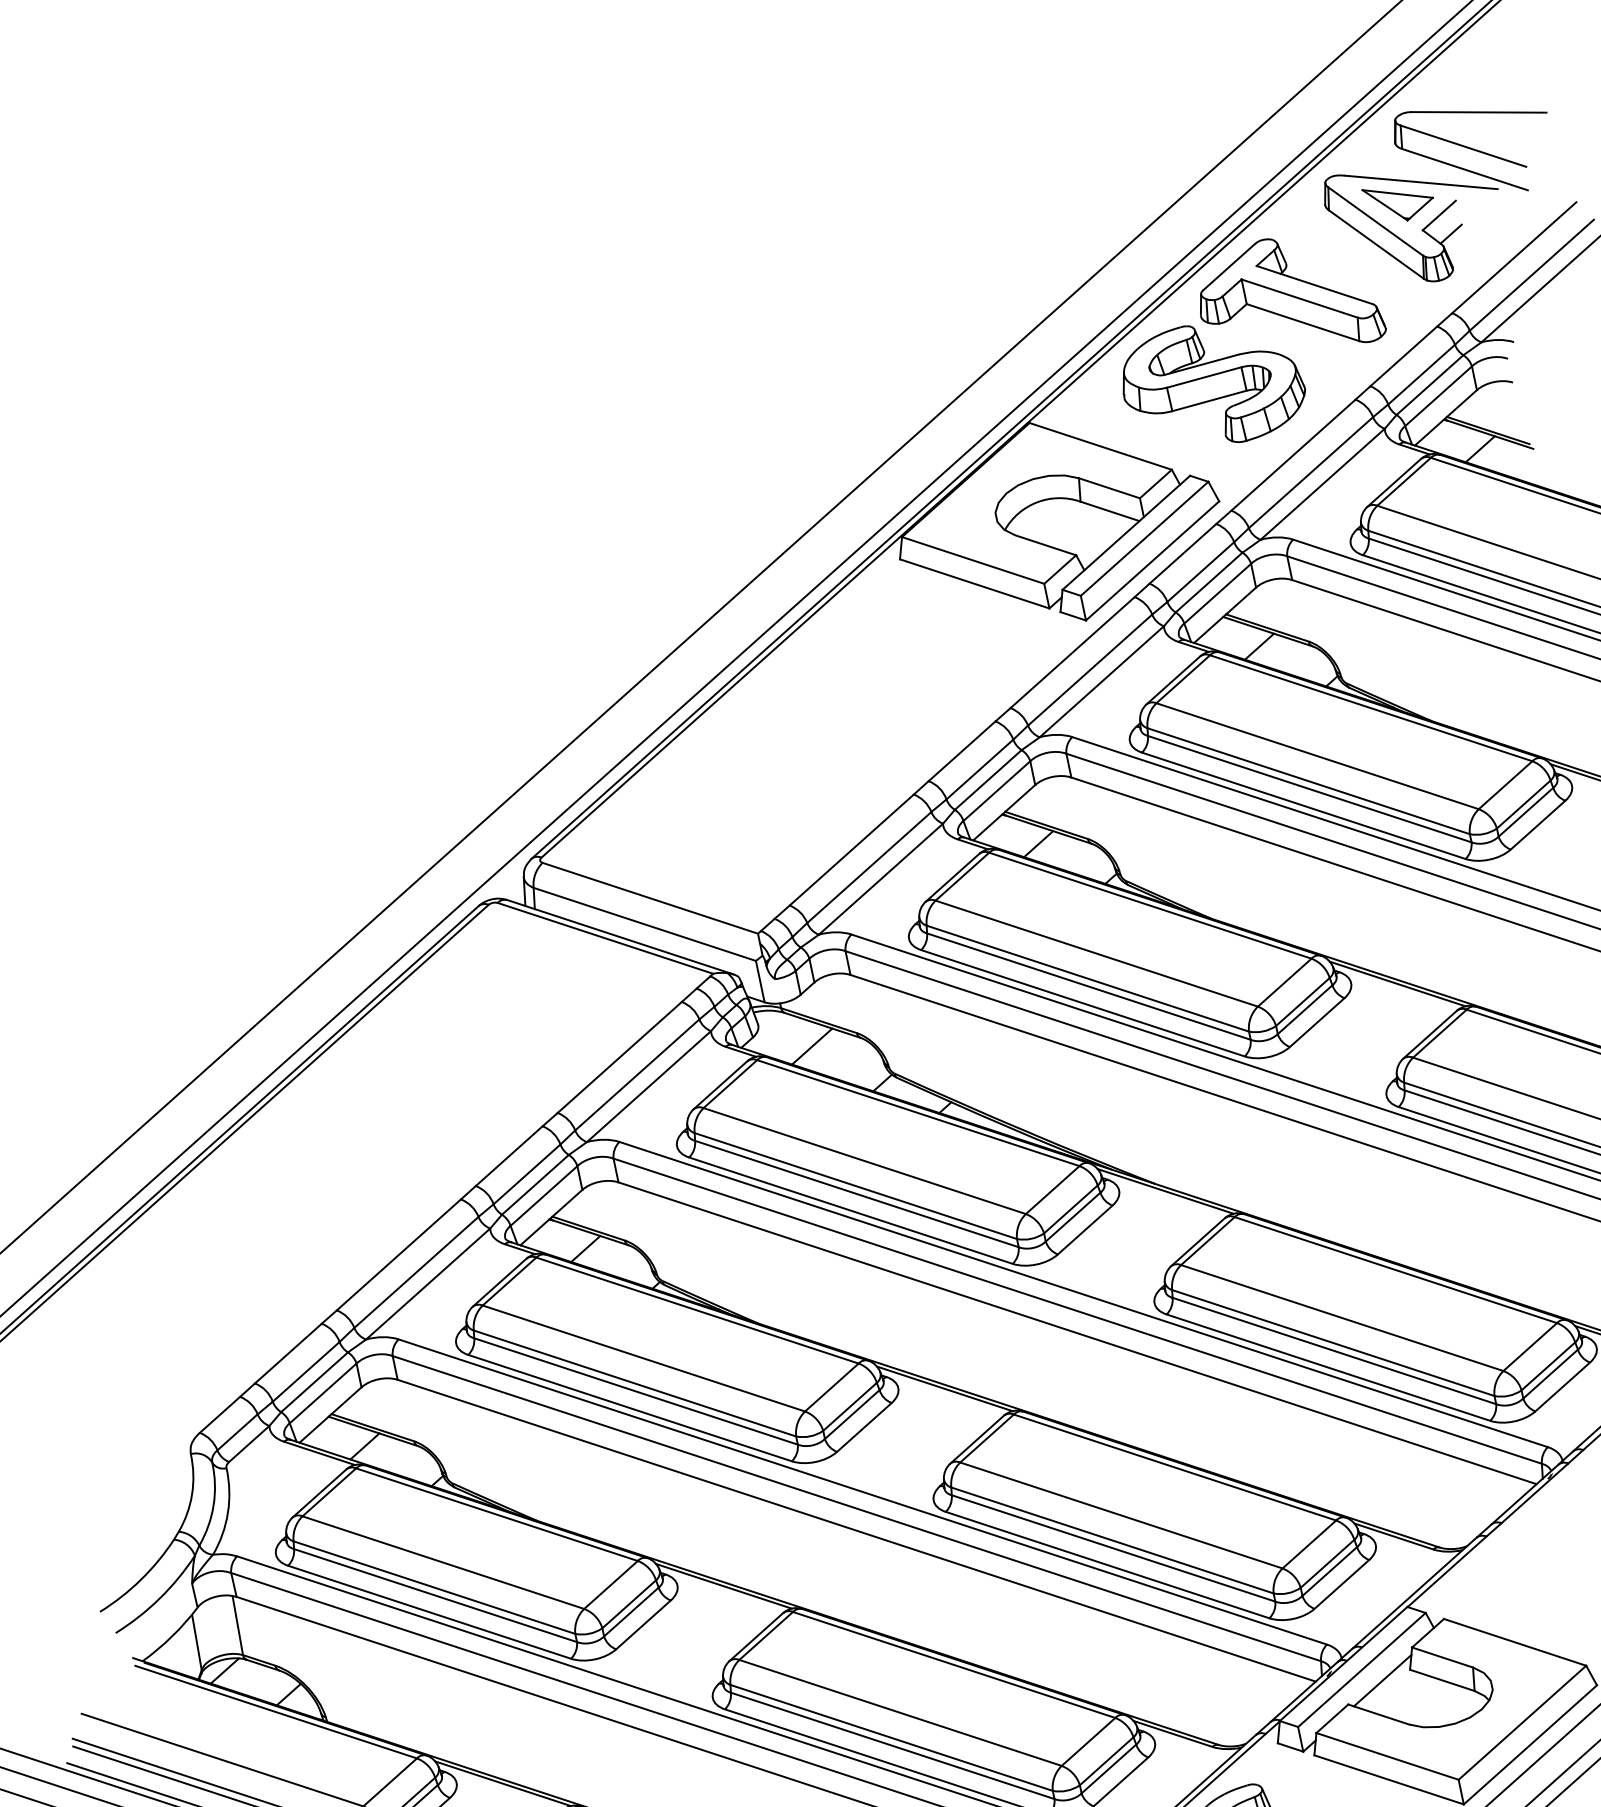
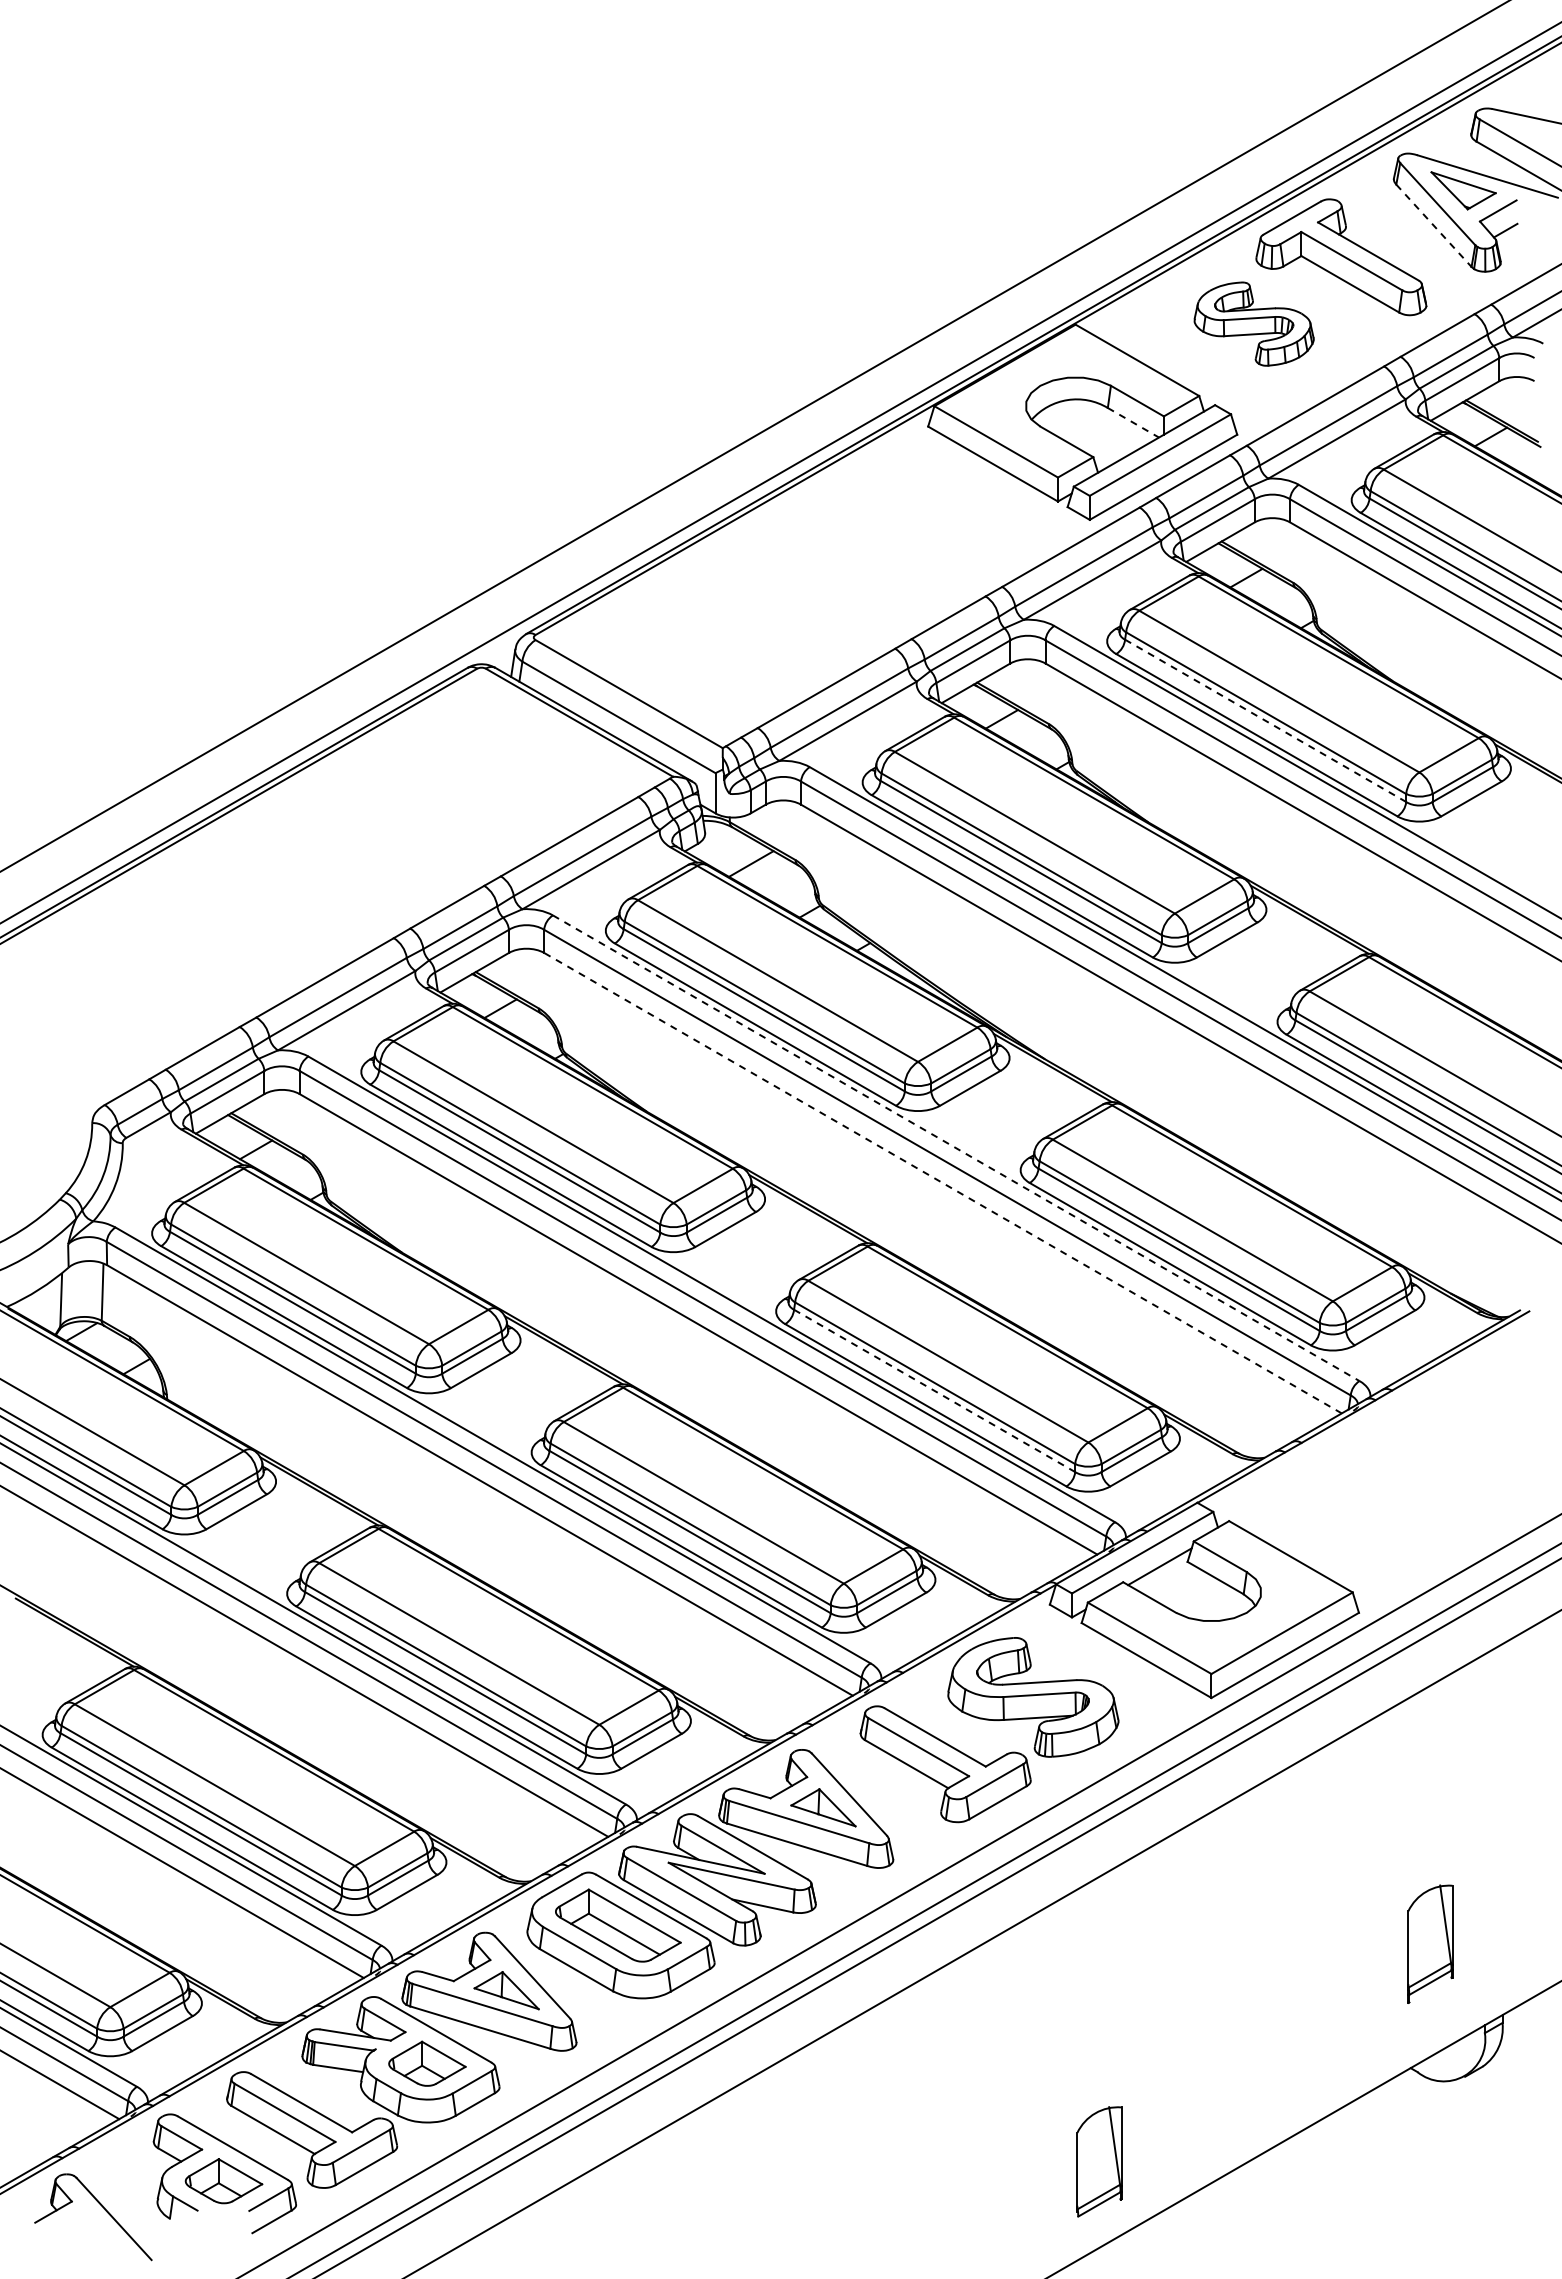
line: (1375, 244) -> (1433, 225), solid -> dashed
part: (1213, 383) -> (1254, 323), size x0.7
line: (1110, 511) -> (1133, 422), solid -> dashed
line: (1310, 789) -> (1266, 721), solid -> dashed
line: (1084, 1294) -> (956, 1148), solid -> dashed
line: (1077, 1333) -> (942, 1183), solid -> dashed
line: (1114, 1548) -> (935, 1391), solid -> dashed

